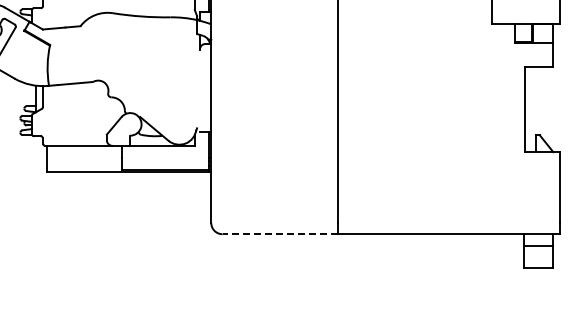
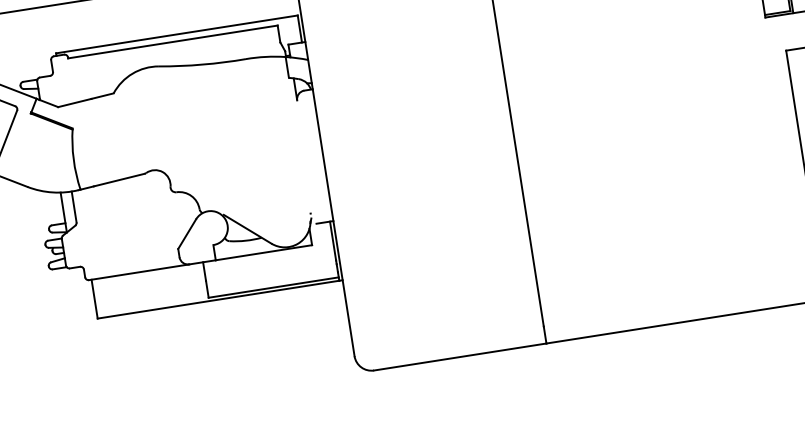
line: (280, 234) -> (460, 357), dashed -> solid

